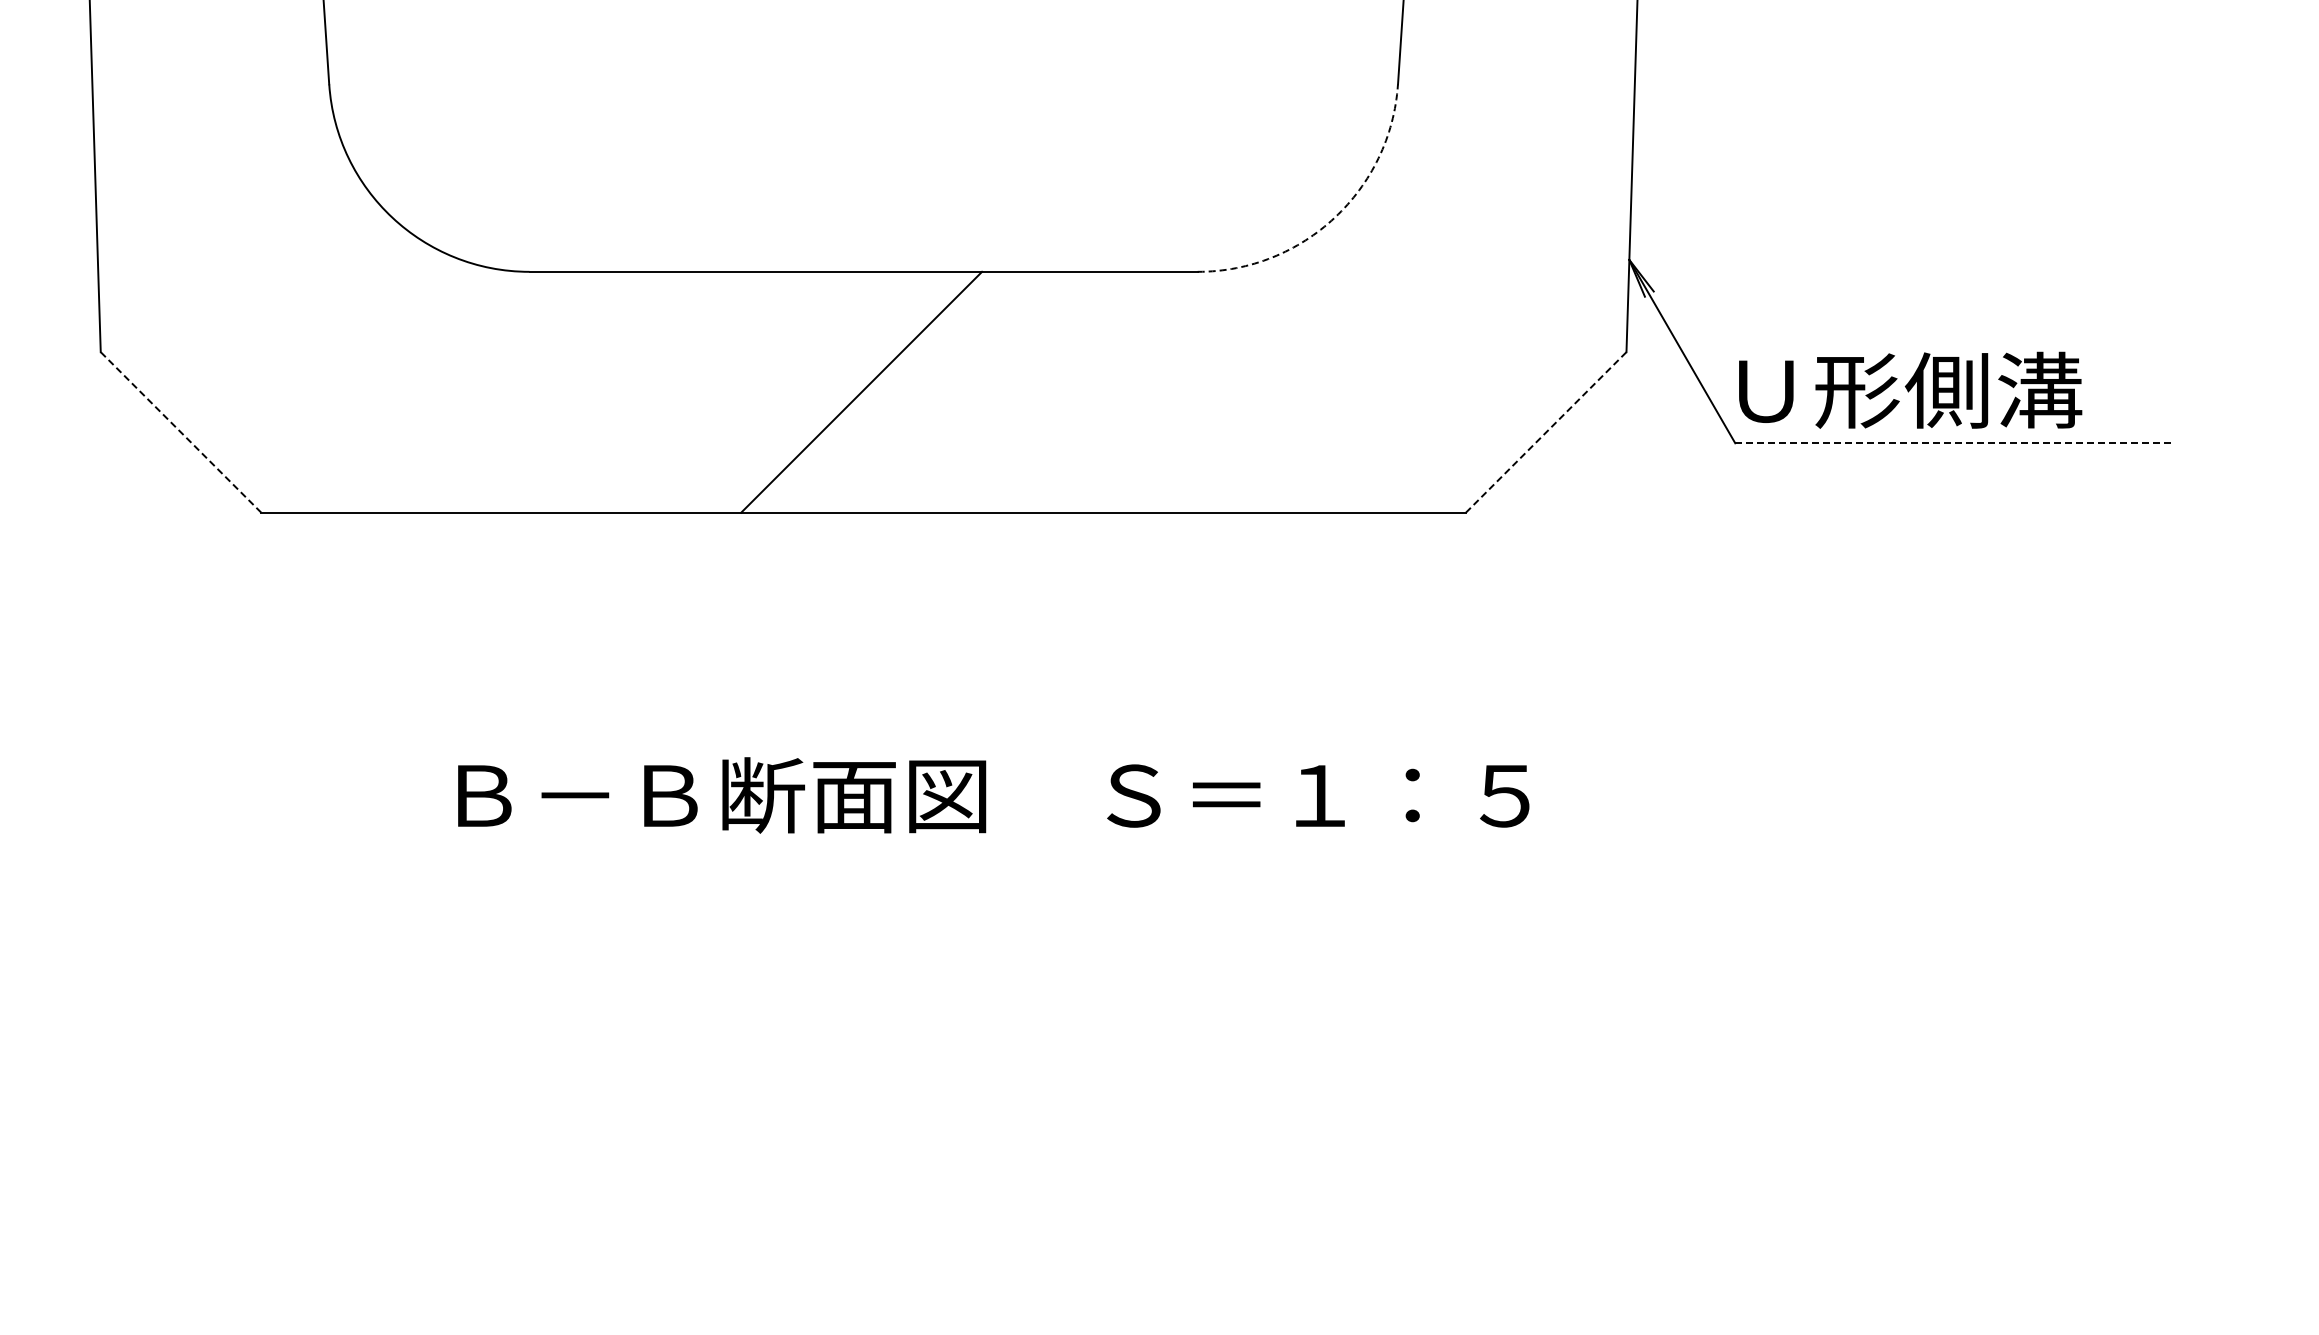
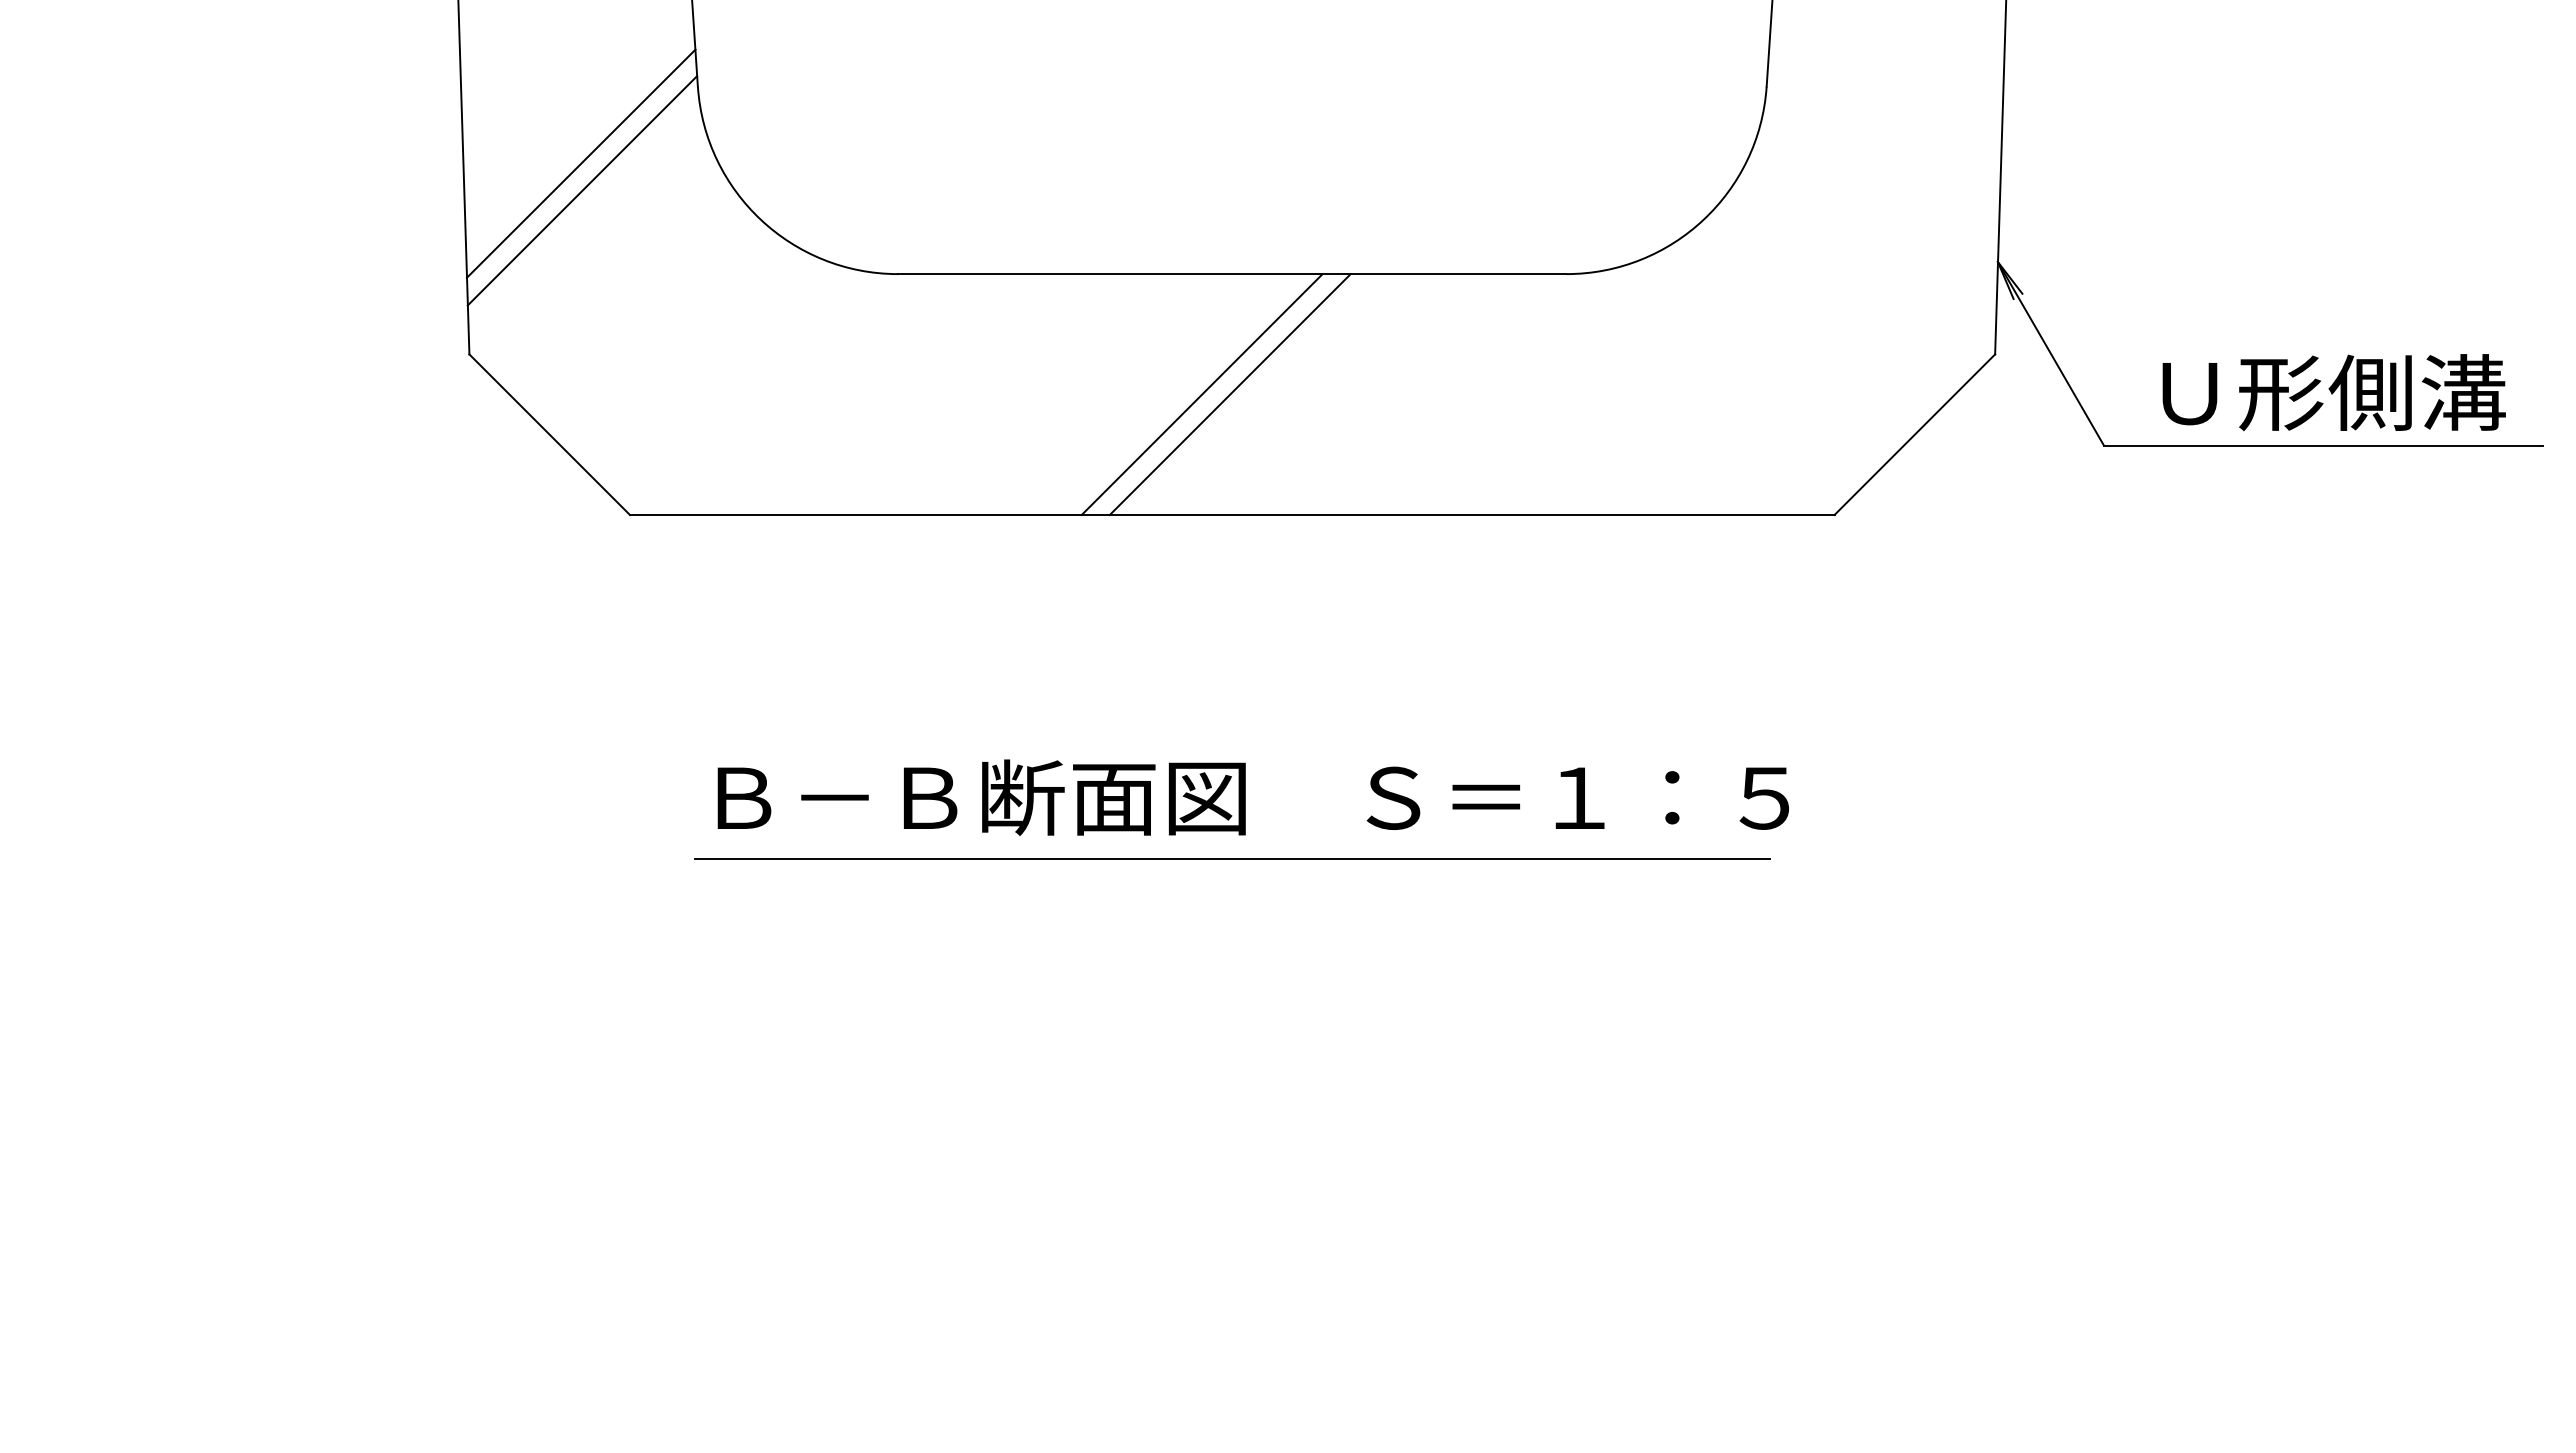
line: (212, 161) -> (581, 163), added
line: (213, 188) -> (582, 190), added
arc: (1334, 217) -> (1703, 219), dashed -> solid
text: (1909, 390) -> (2333, 392), moved
line: (832, 392) -> (1201, 394), added
line: (180, 432) -> (549, 434), dashed -> solid
line: (1545, 432) -> (1914, 434), dashed -> solid
line: (1954, 443) -> (2323, 445), dashed -> solid
text: (992, 795) -> (1252, 797), moved
line: (863, 857) -> (1232, 859), added

